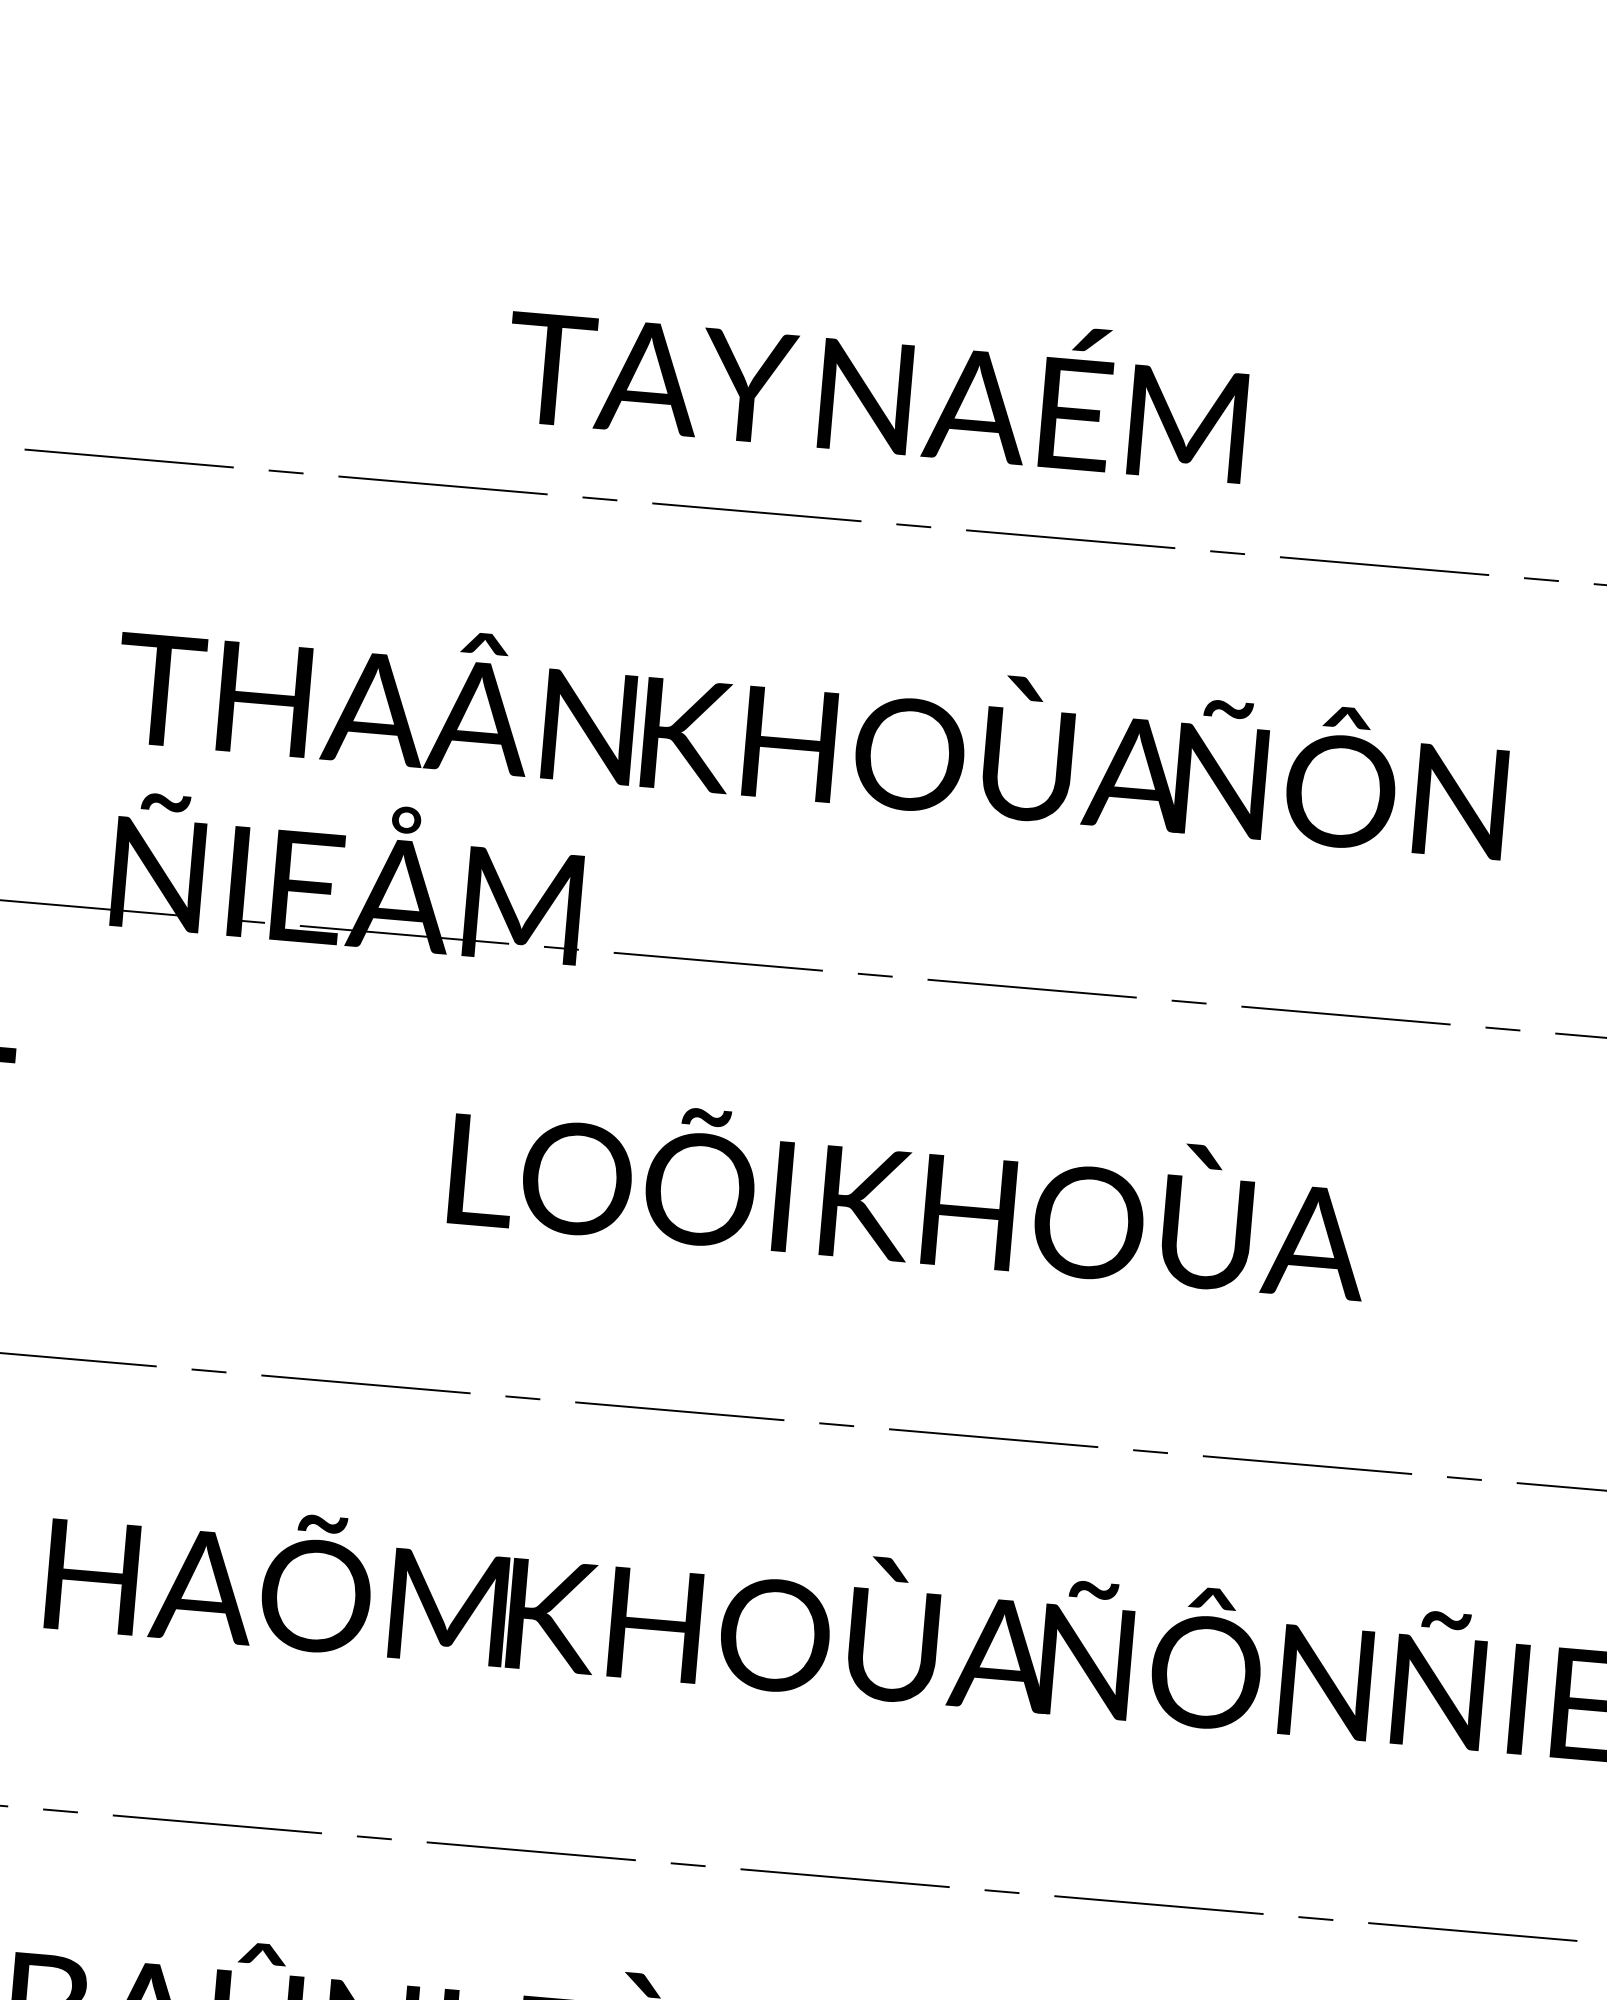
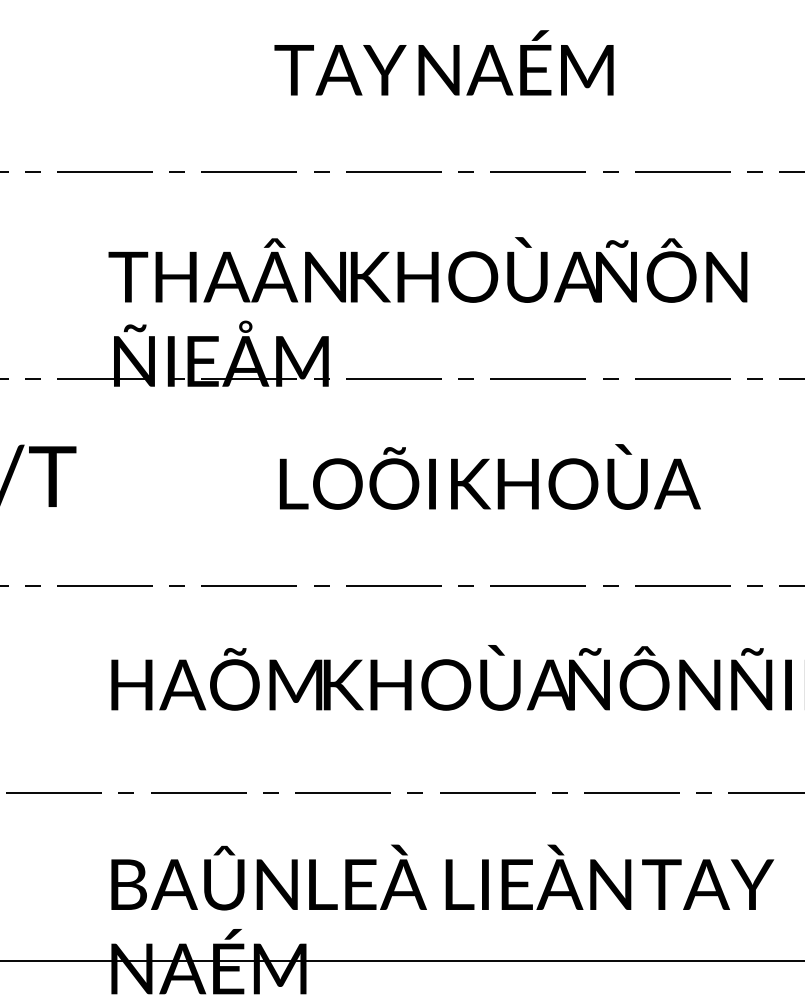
text: (876, 380) -> (443, 62), moved

